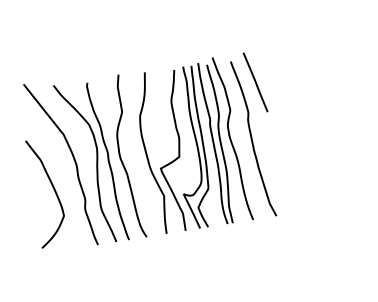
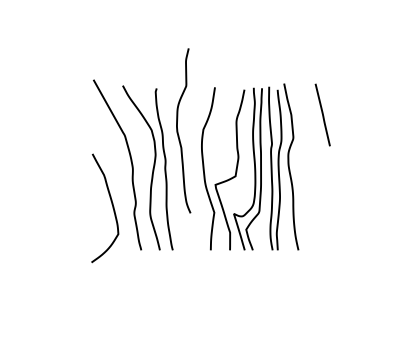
curve: (252, 139) -> (310, 170), removed
curve: (121, 157) -> (178, 130), moved
curve: (54, 191) -> (112, 208), moved

